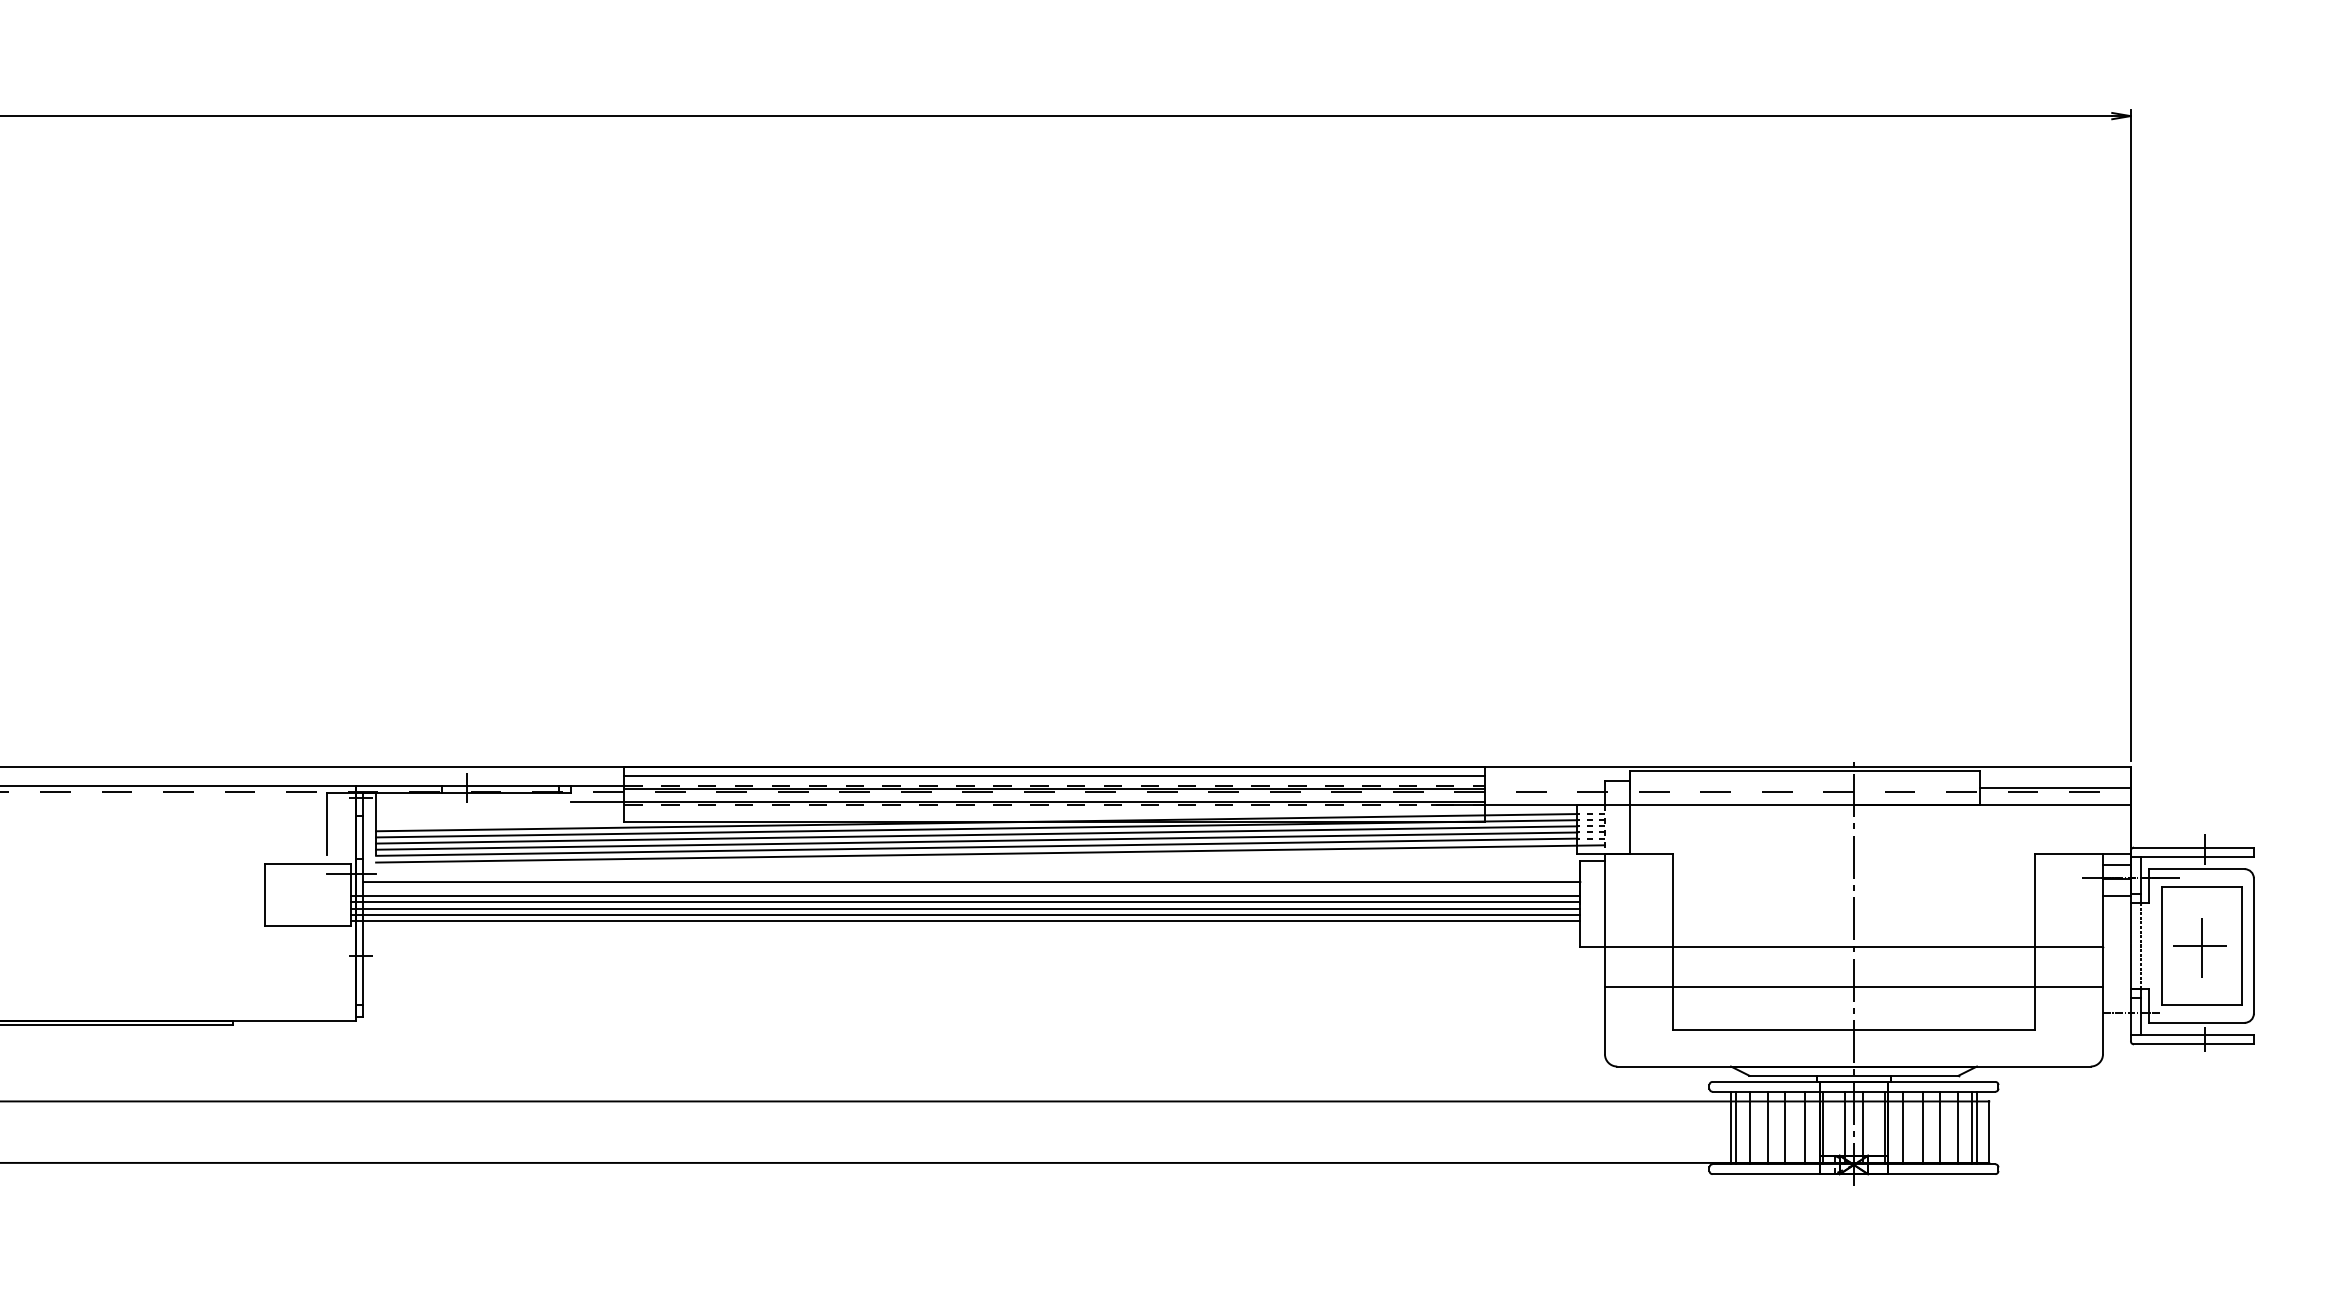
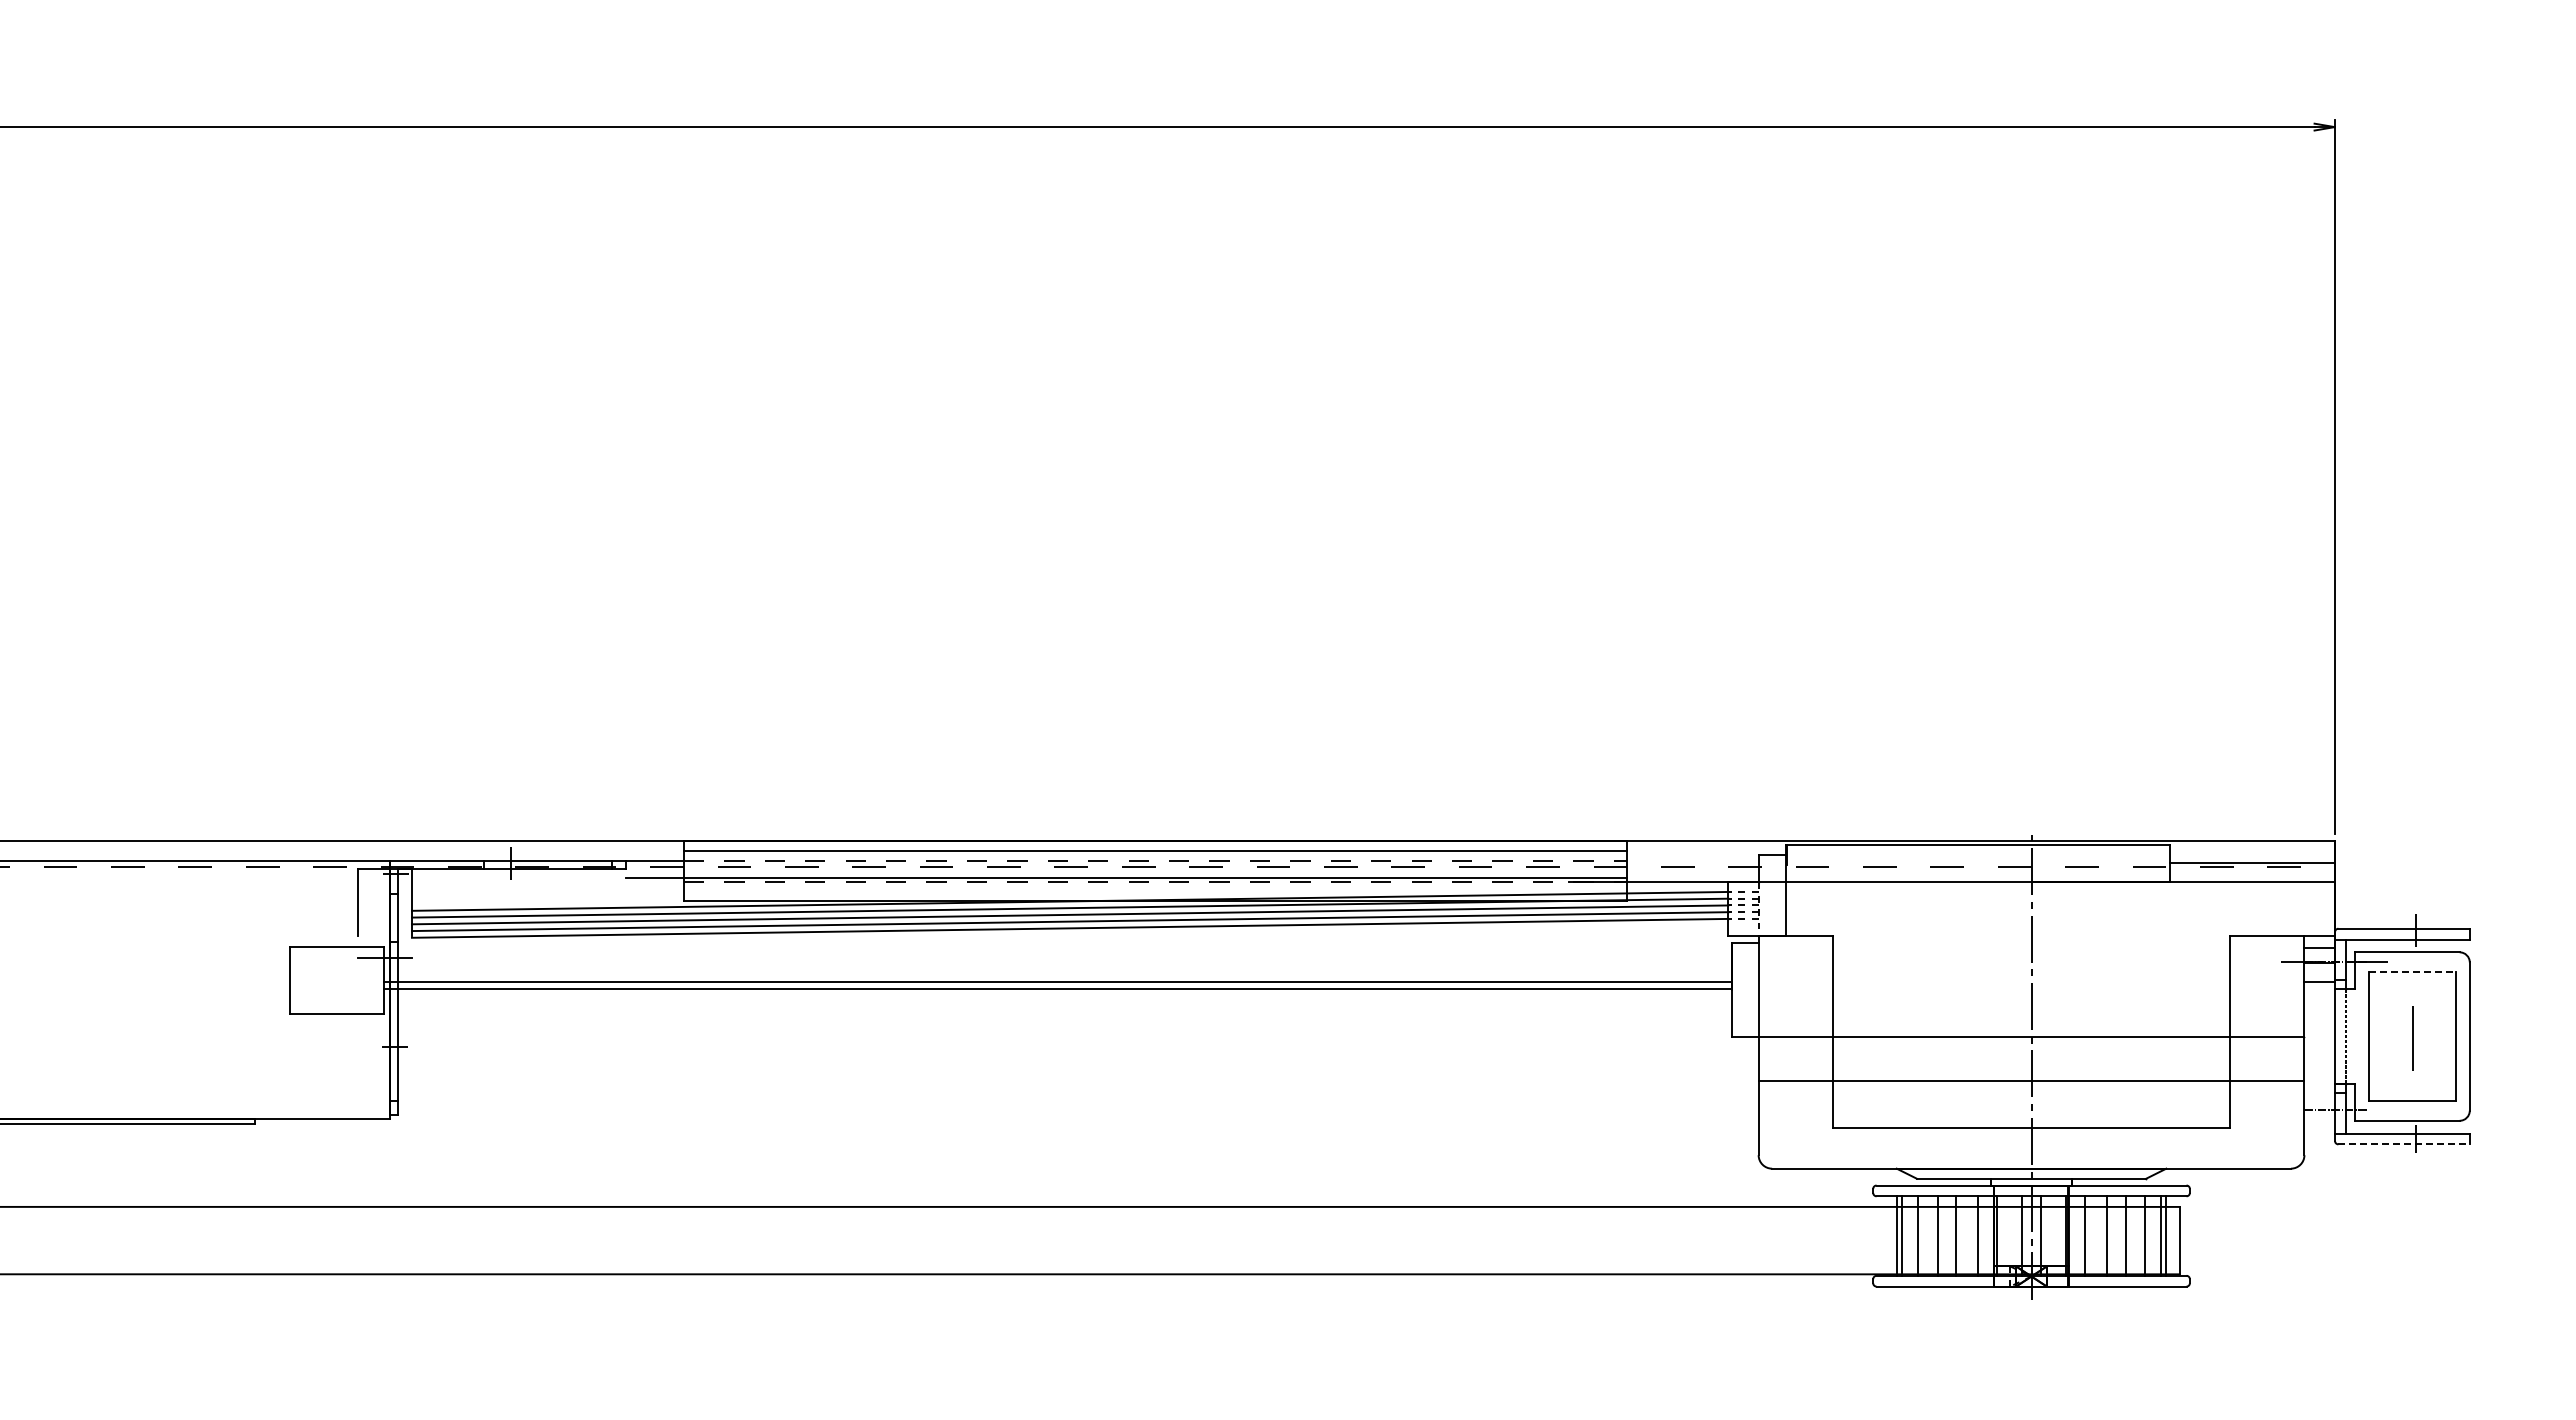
line: (1054, 788) -> (1155, 864), removed
line: (989, 853) -> (1084, 935), removed
line: (971, 882) -> (1064, 966), removed
line: (2202, 886) -> (2413, 971), solid -> dashed
line: (965, 908) -> (1057, 995), removed
line: (965, 914) -> (1057, 1002), removed
line: (965, 920) -> (1057, 1008), removed
line: (2199, 945) -> (2410, 1036), removed
line: (2194, 1044) -> (2404, 1144), solid -> dashed

